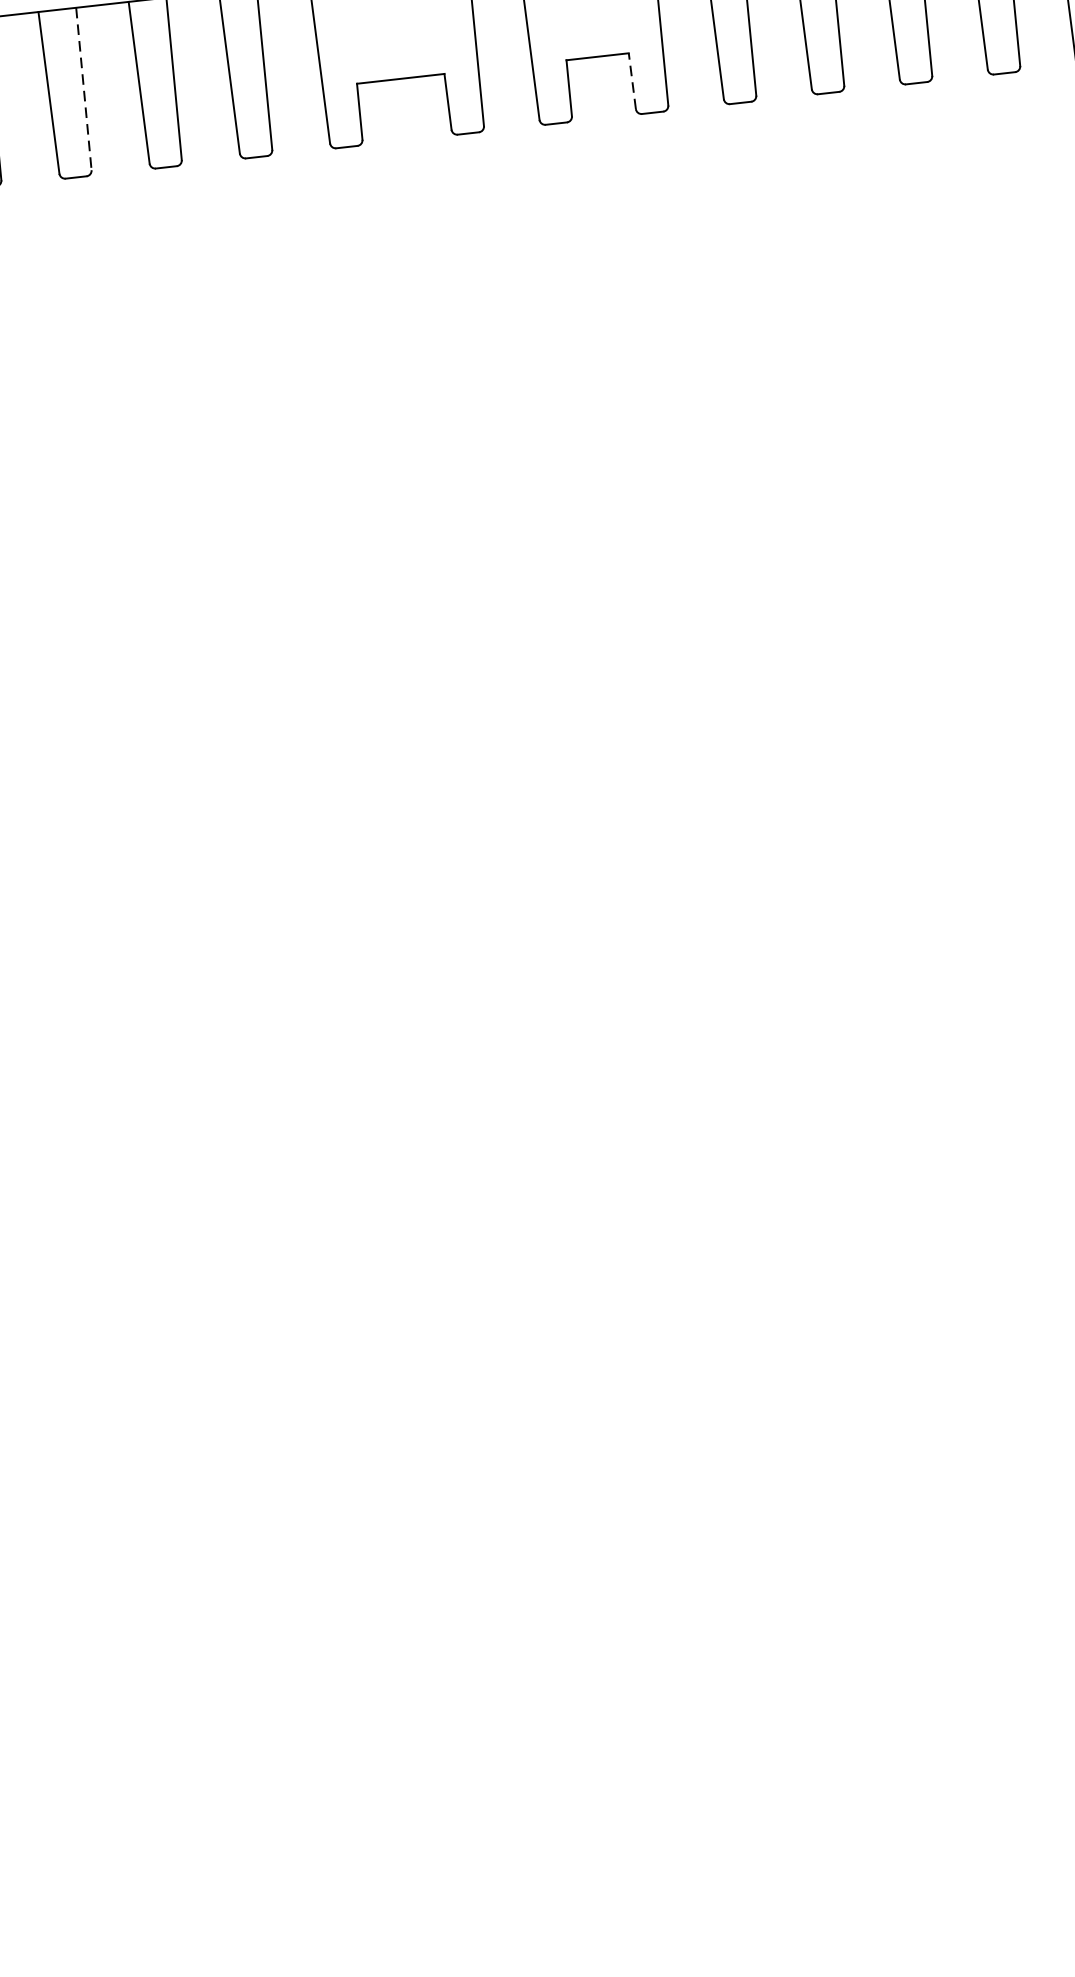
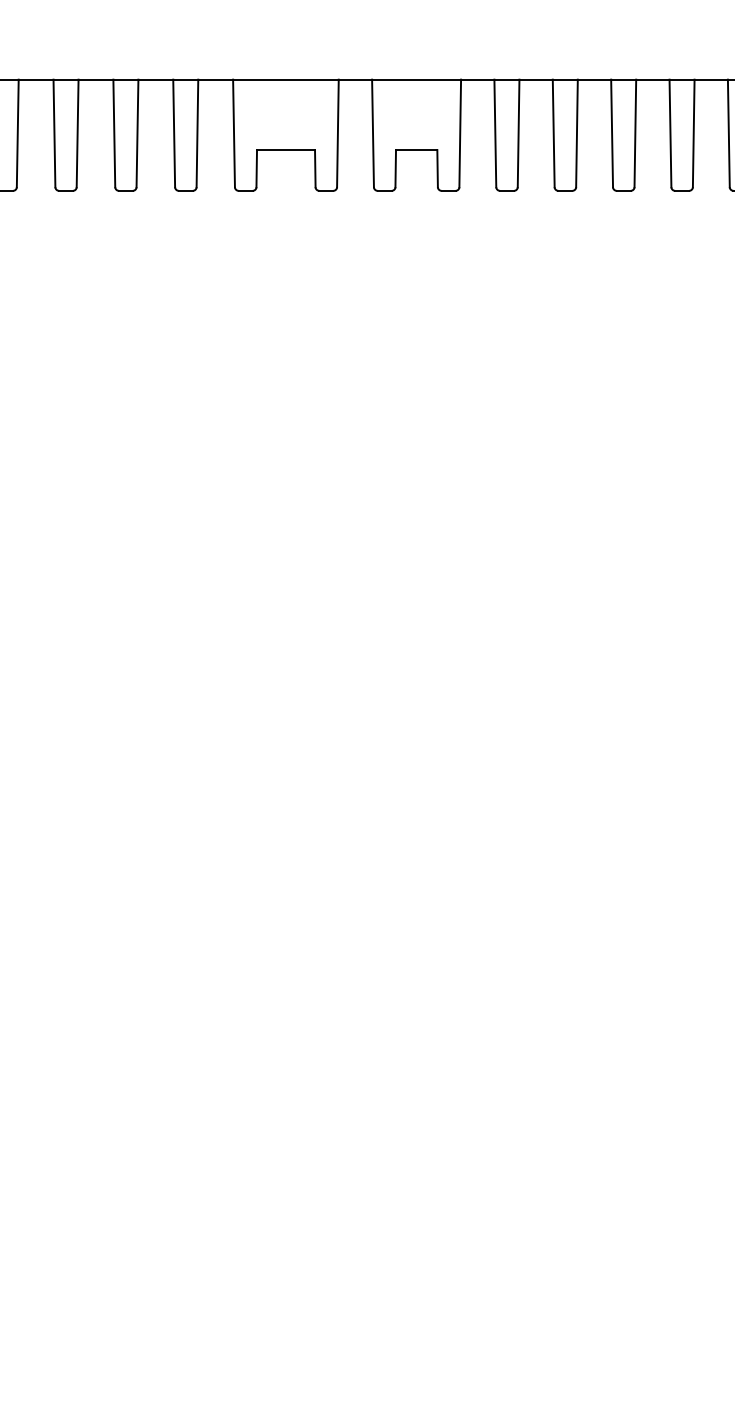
line: (632, 81) -> (437, 168), dashed -> solid
line: (83, 89) -> (77, 133), dashed -> solid

